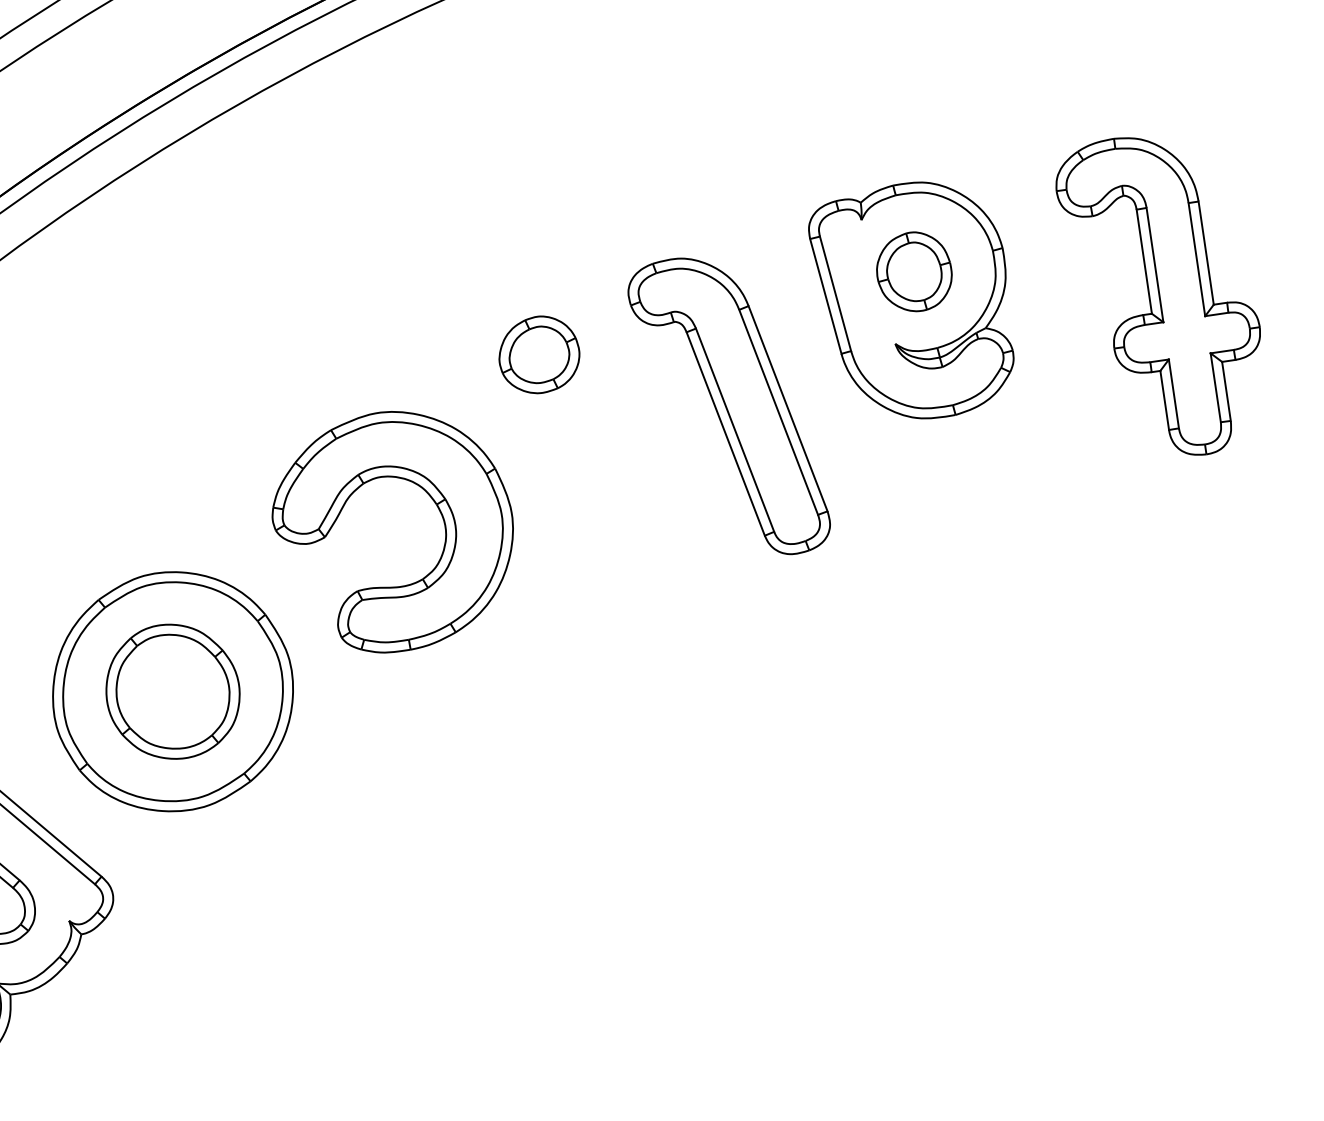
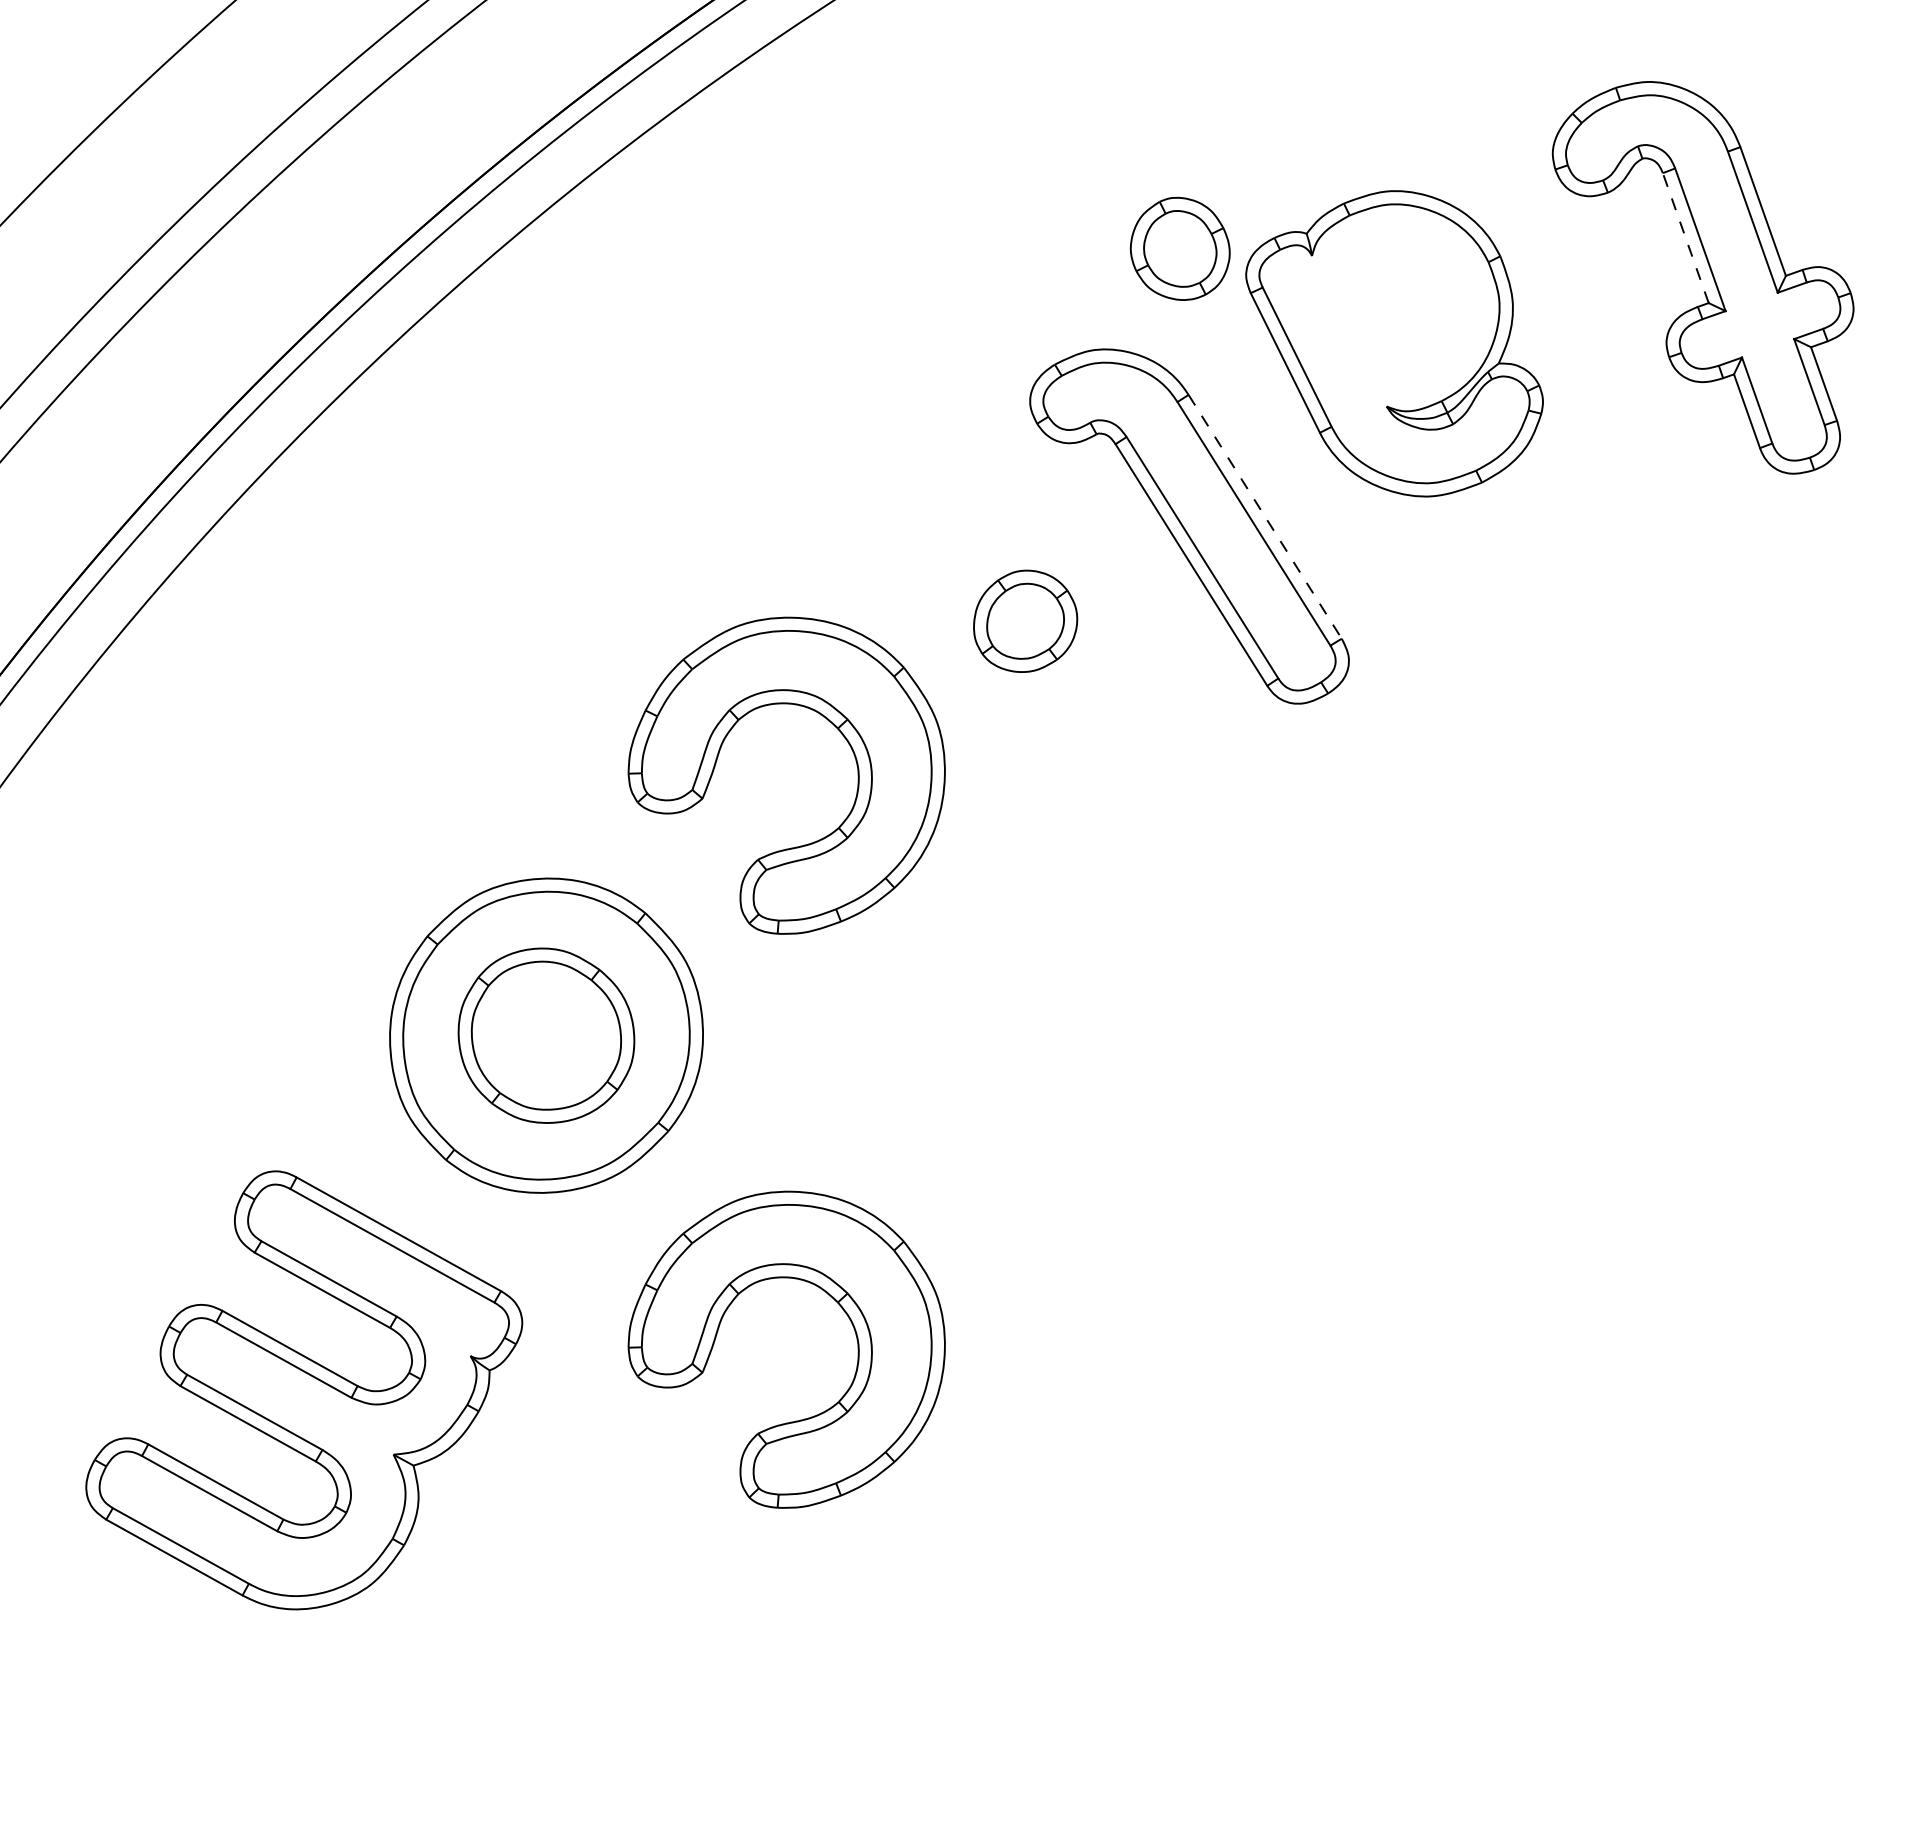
line: (1144, 261) -> (1685, 238), solid -> dashed
part: (914, 271) -> (1179, 248), moved
part: (539, 354) -> (1025, 620), moved
line: (788, 408) -> (1265, 516), solid -> dashed
part: (346, 928) -> (829, 1296), added

